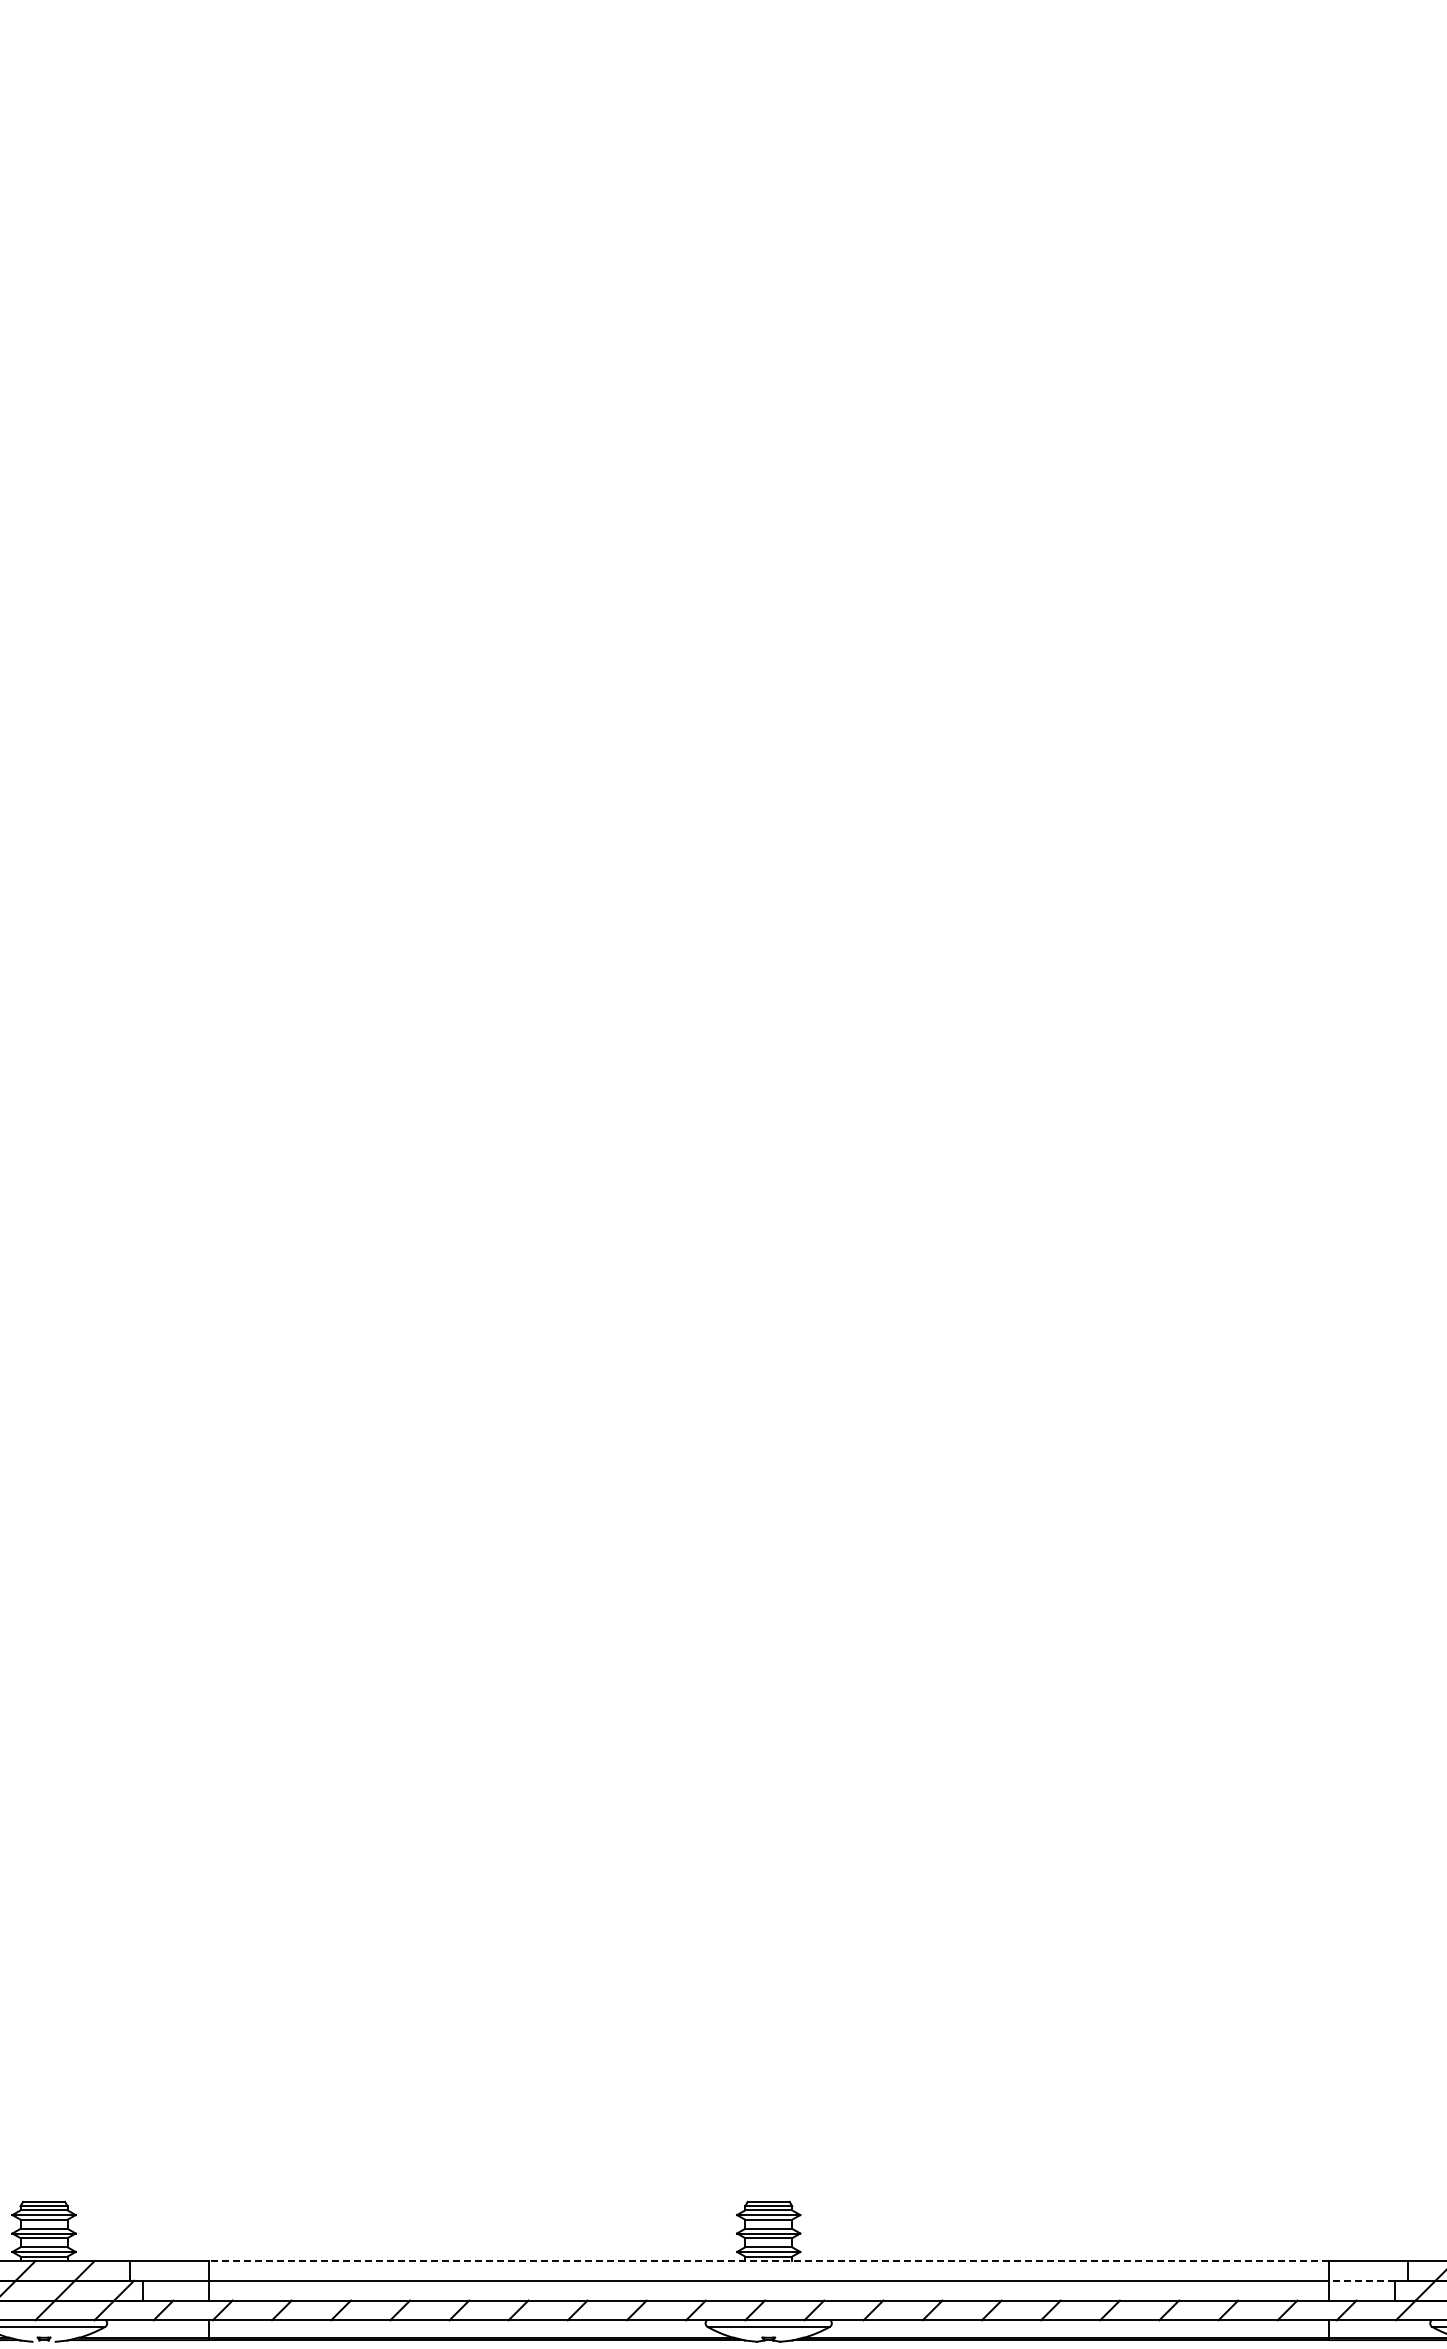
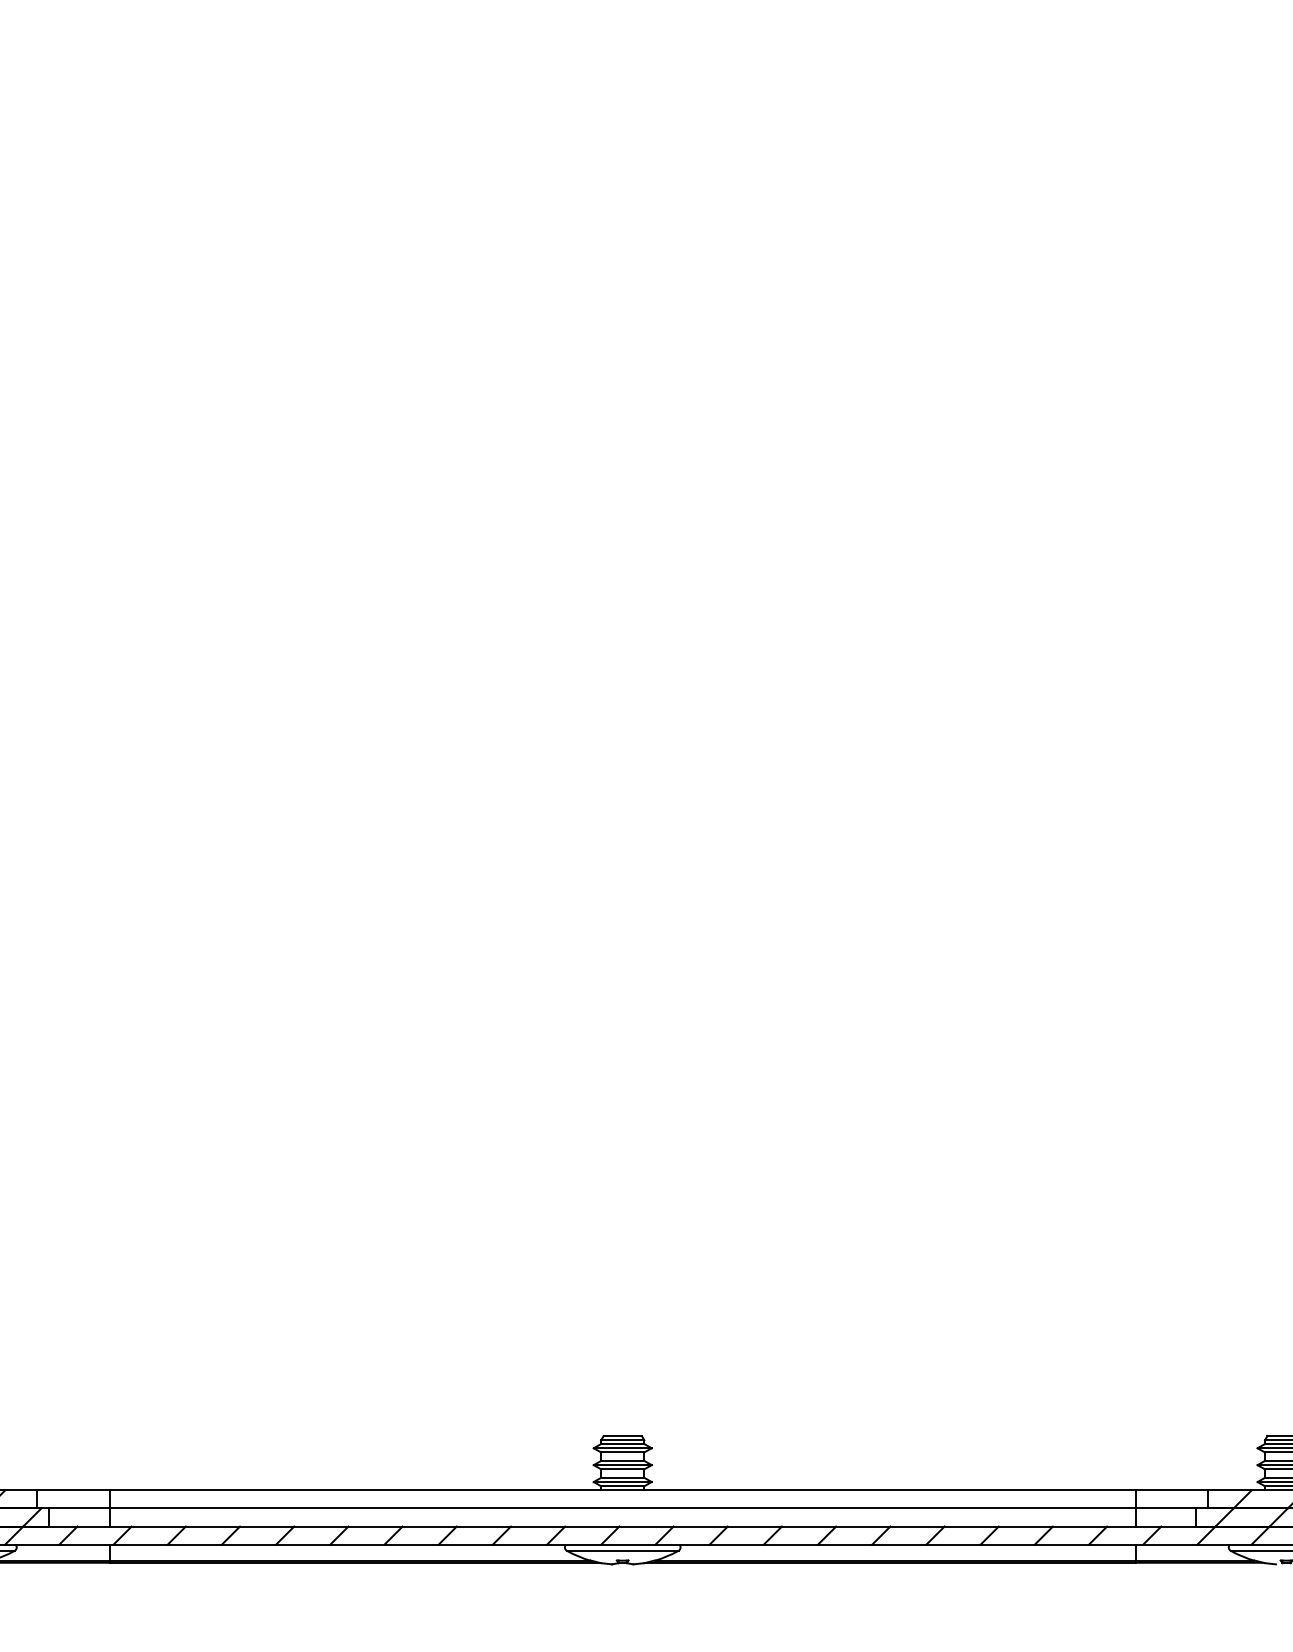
line: (768, 2261) -> (622, 1490), dashed -> solid
line: (1361, 2280) -> (1165, 1508), dashed -> solid

